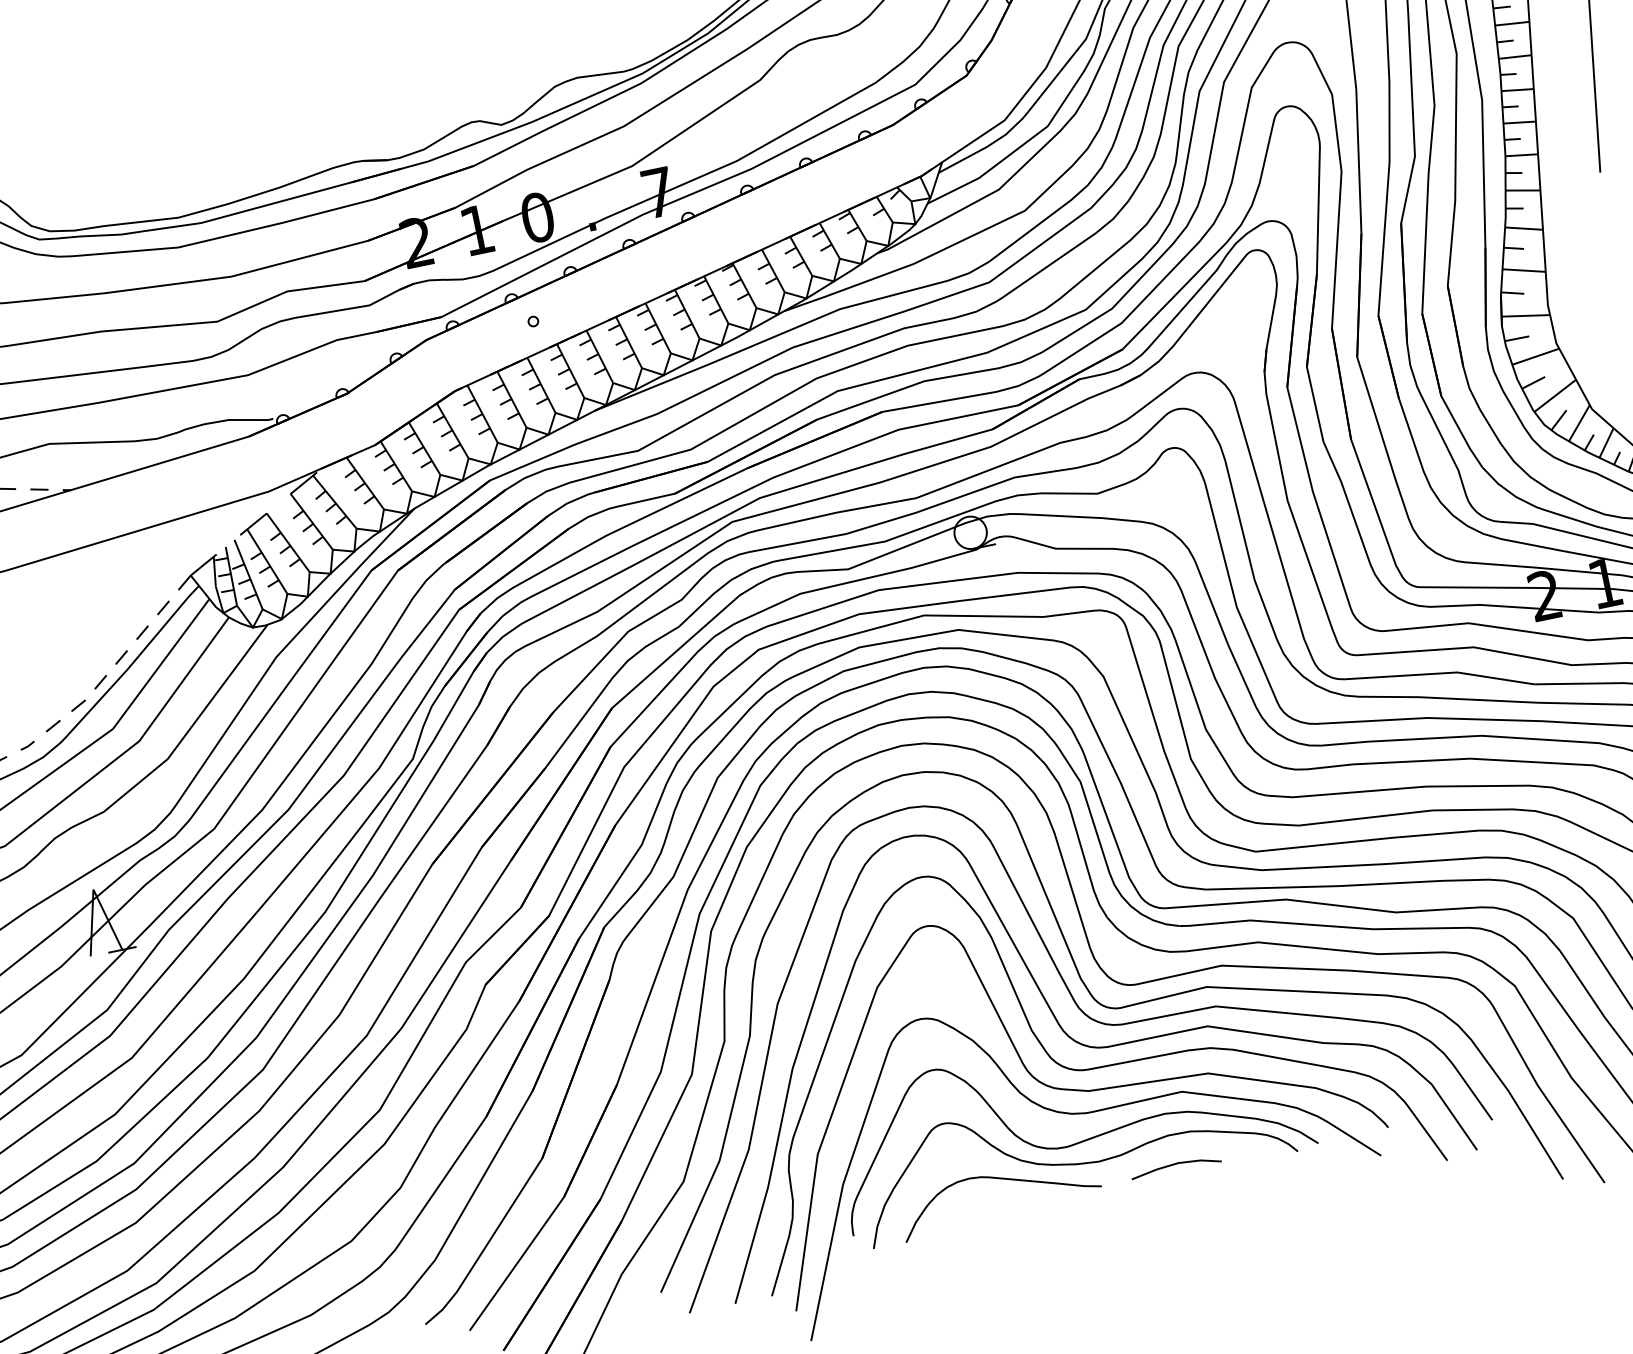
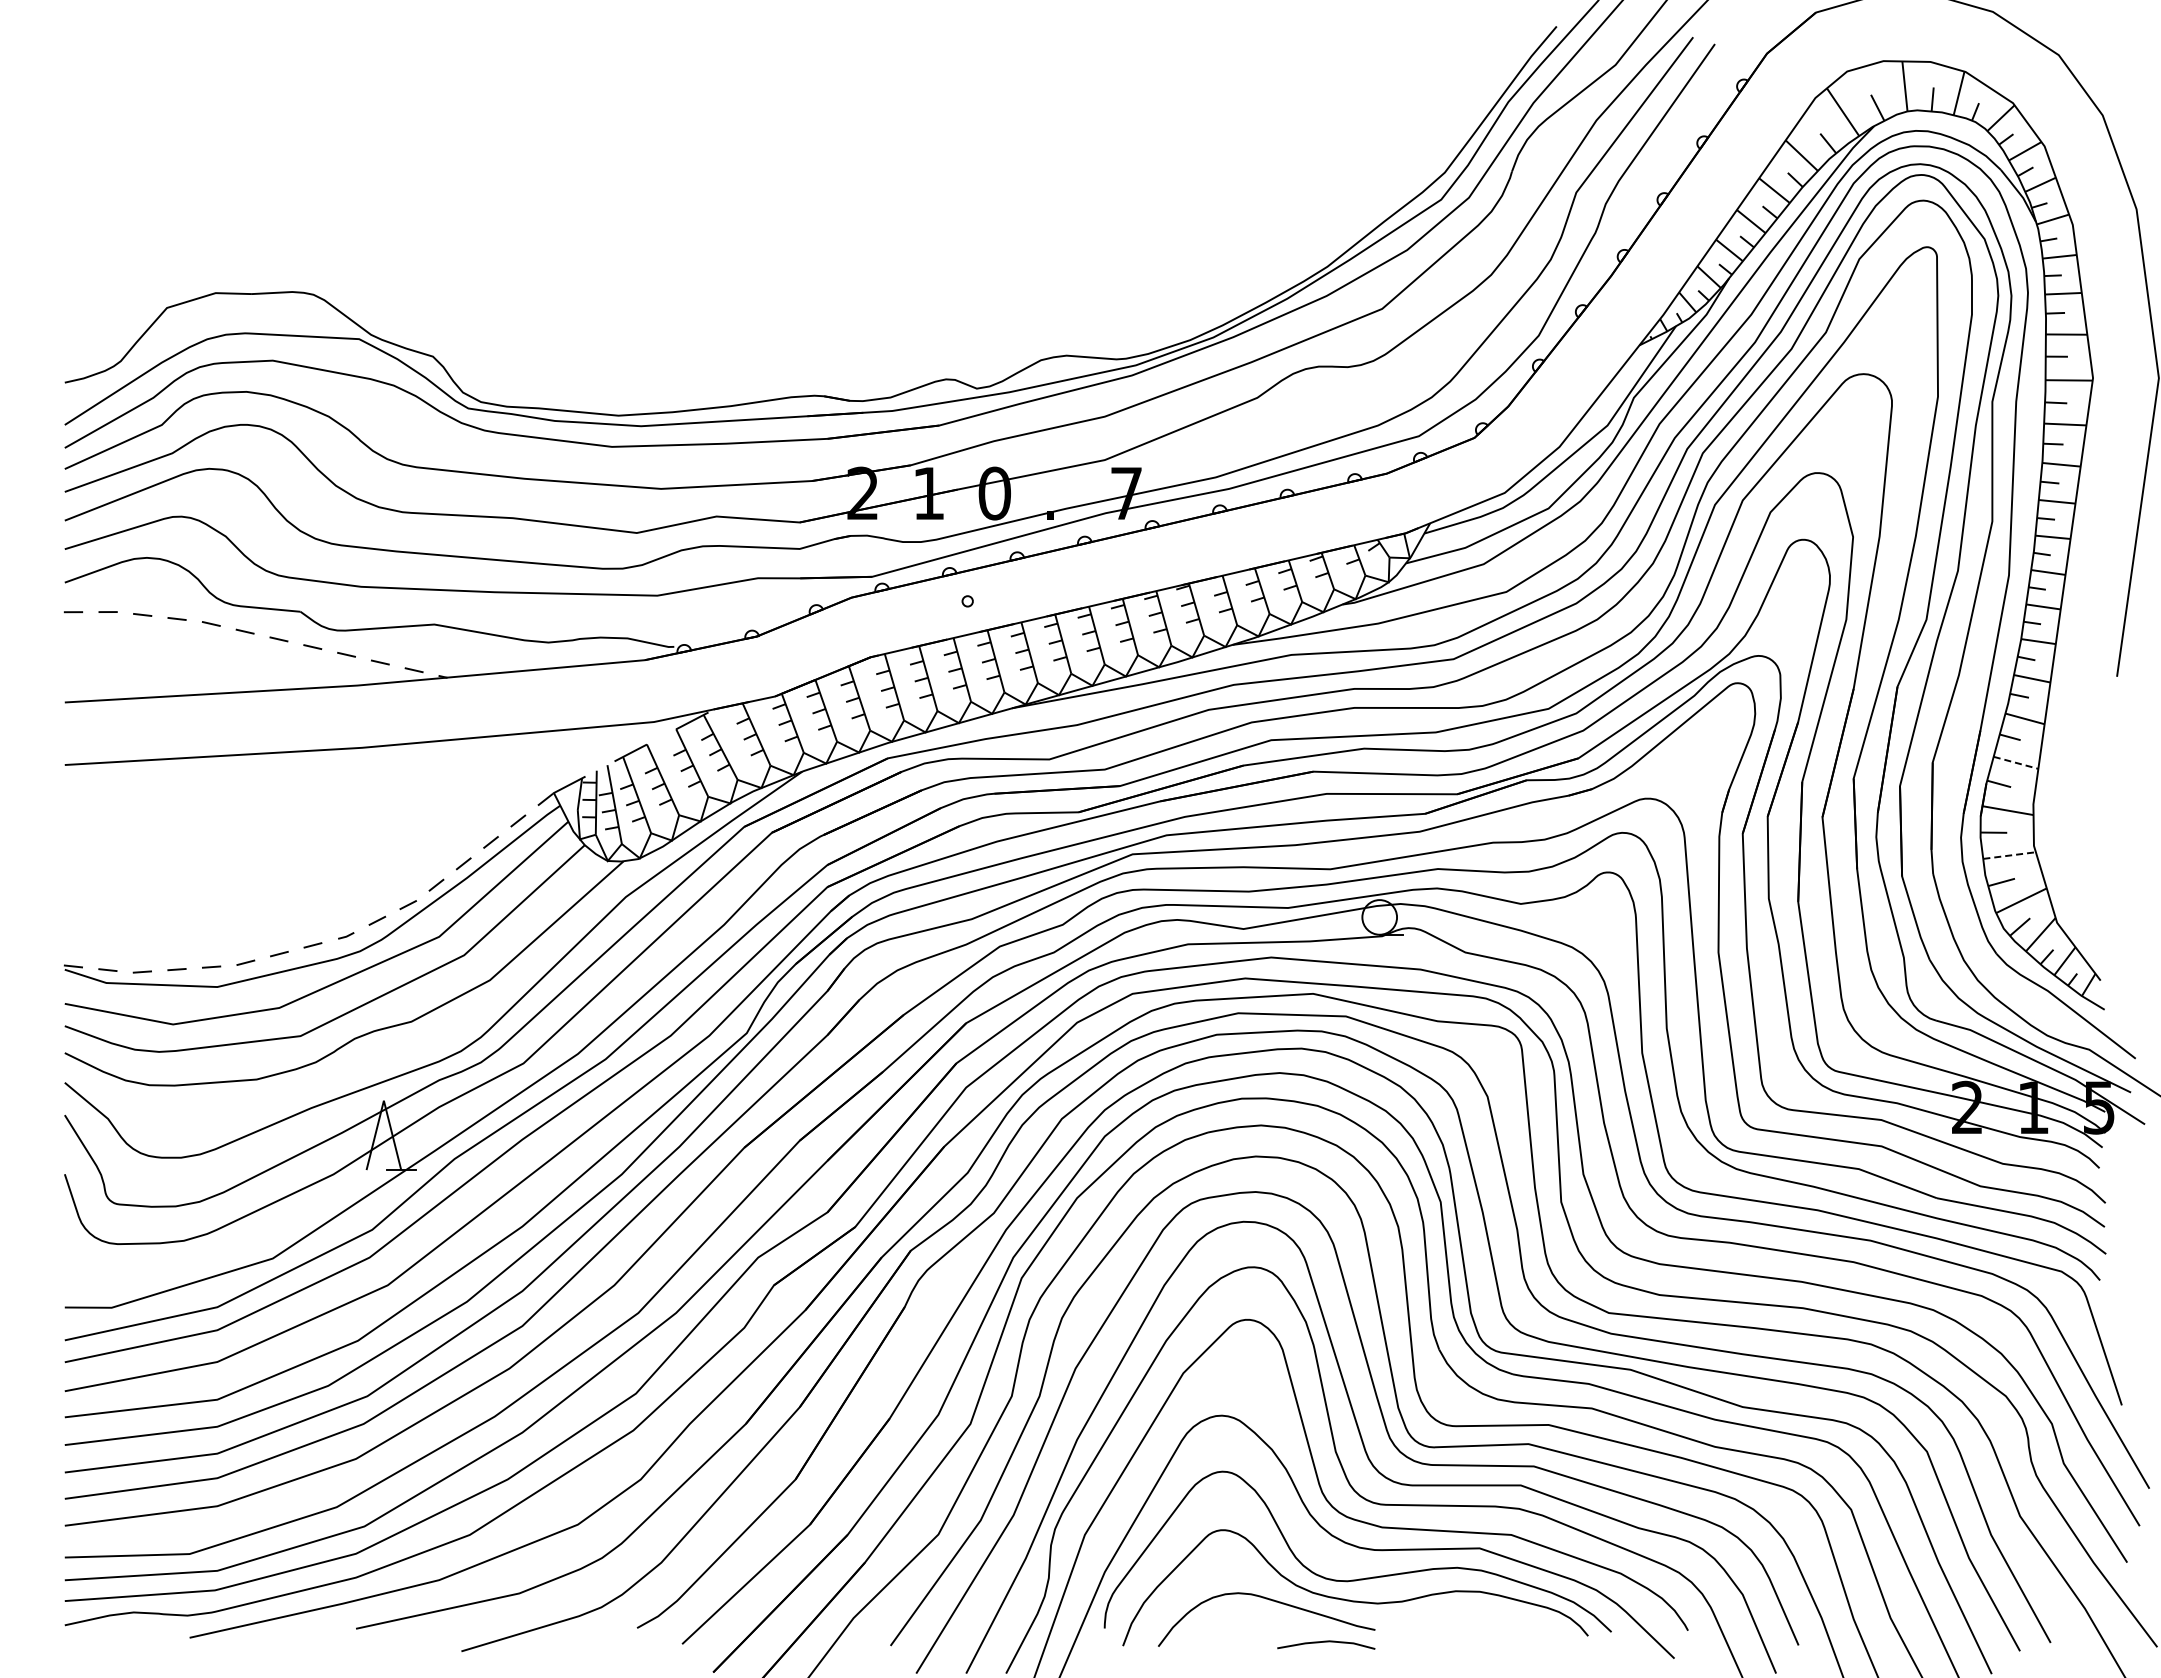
line: (1524, 271) -> (2016, 763), solid -> dashed
line: (1536, 356) -> (2010, 855), solid -> dashed
line: (1175, 1164) -> (1326, 1642), moved

